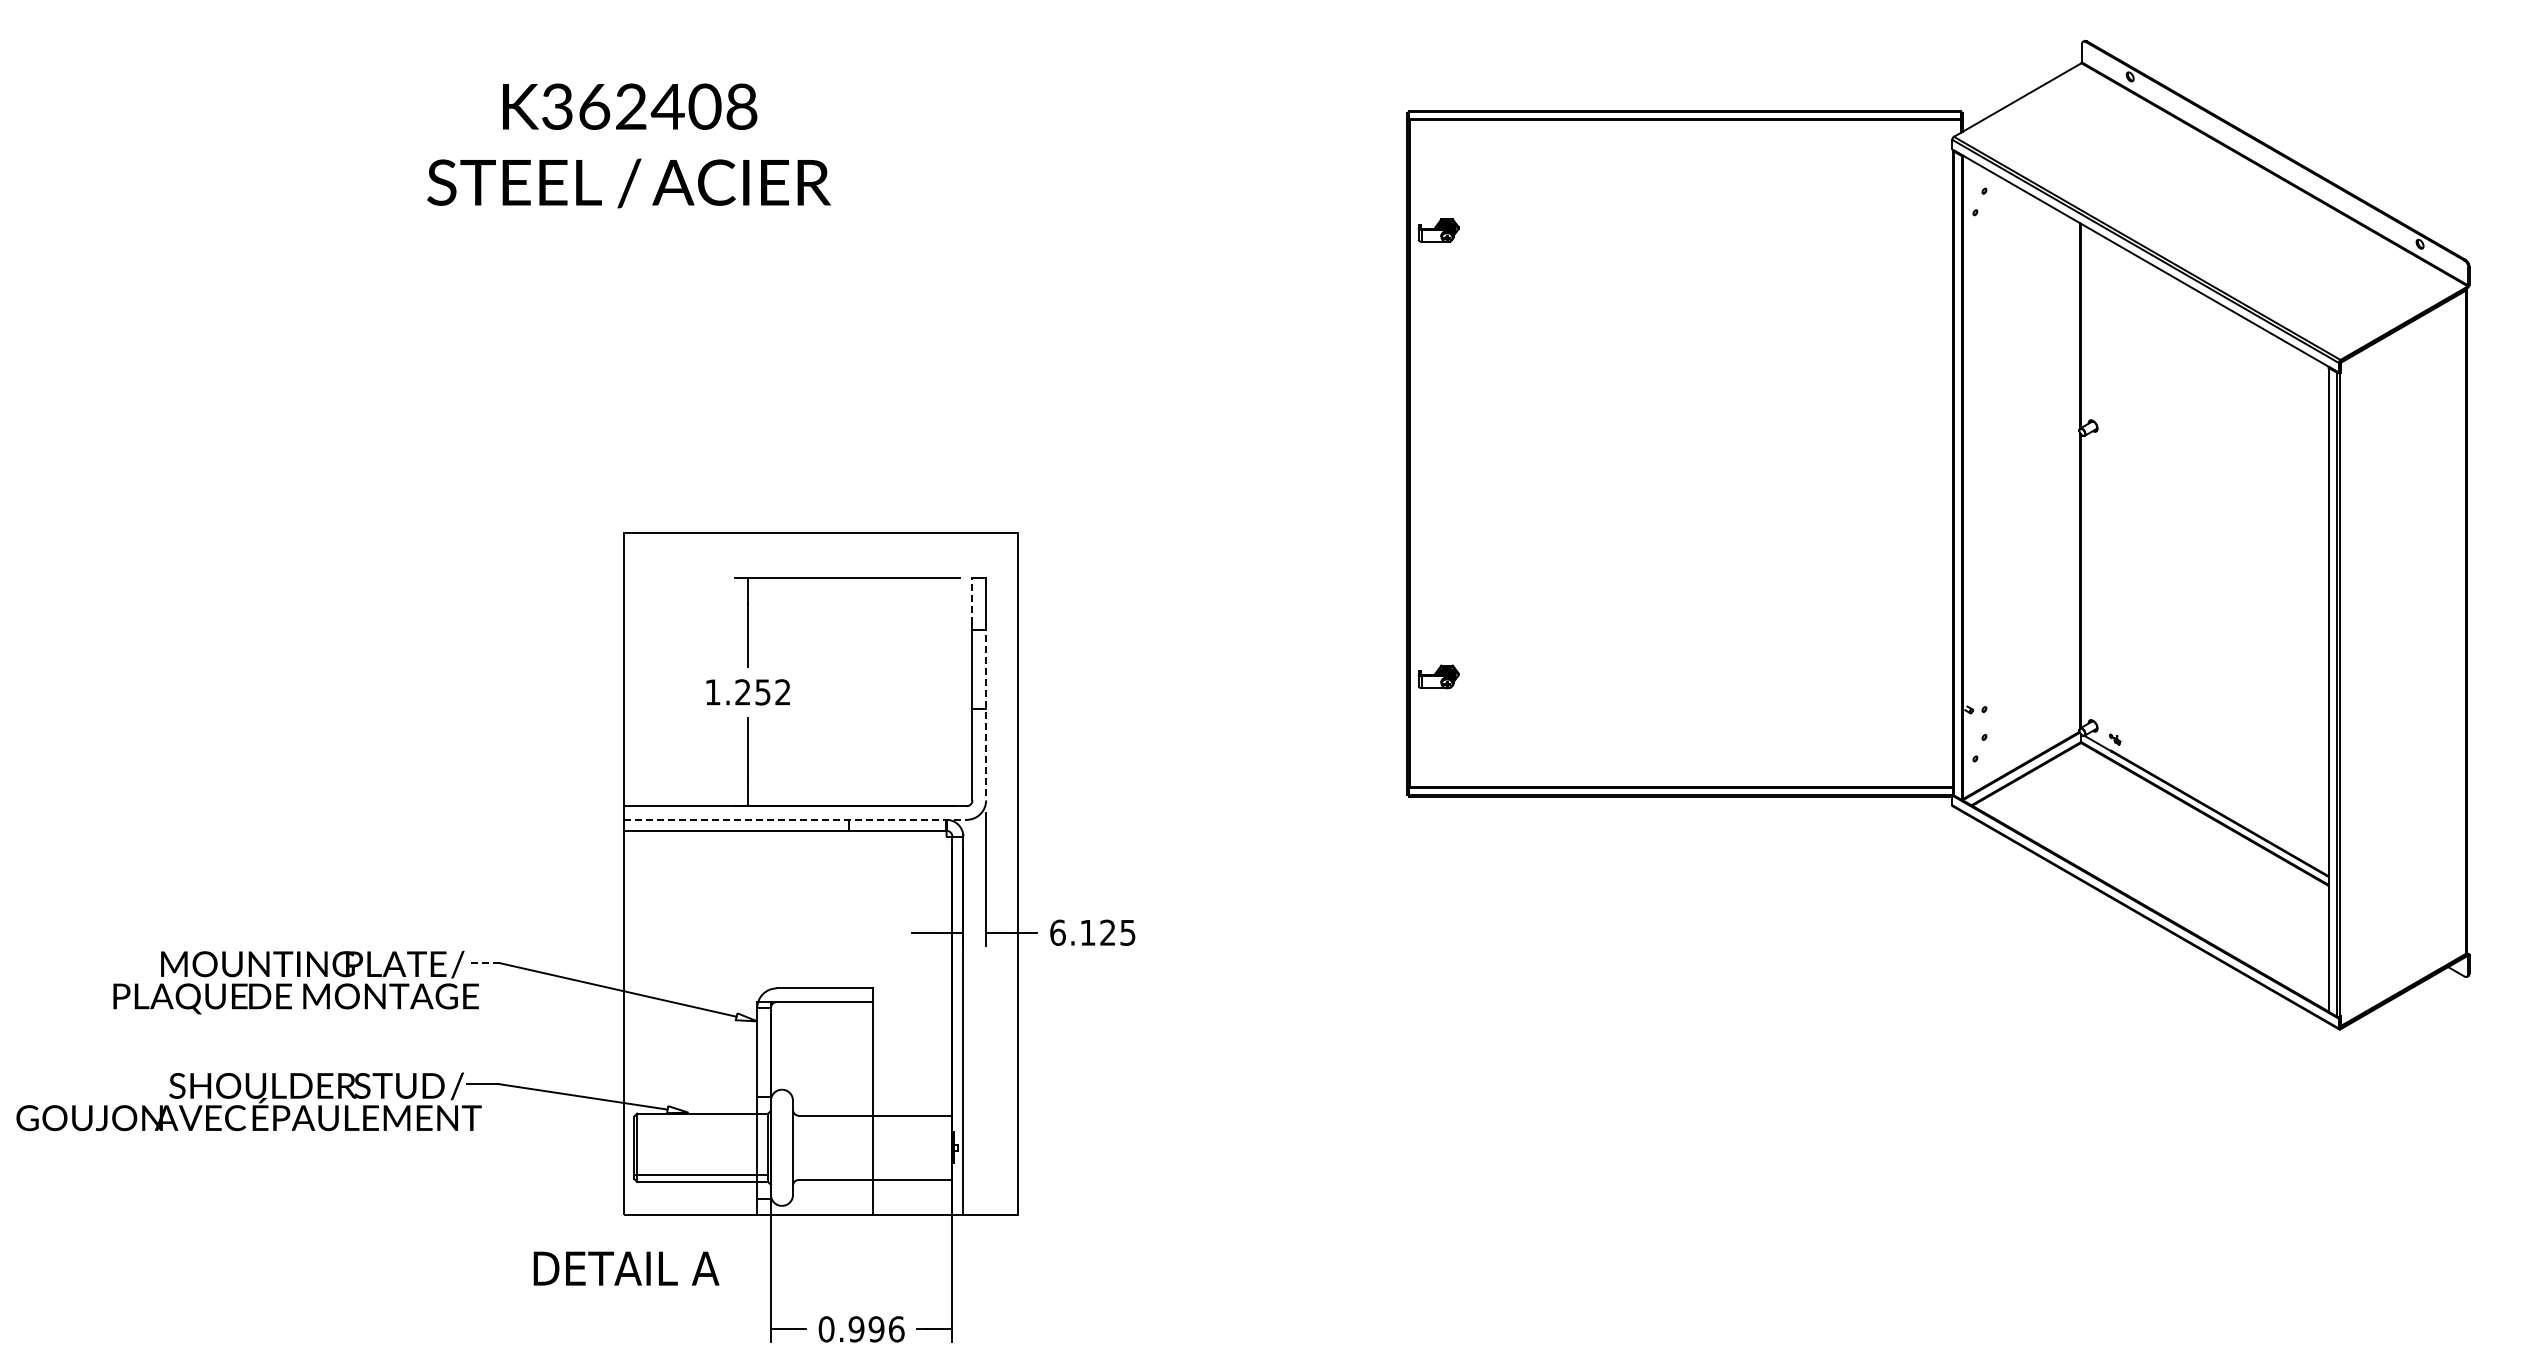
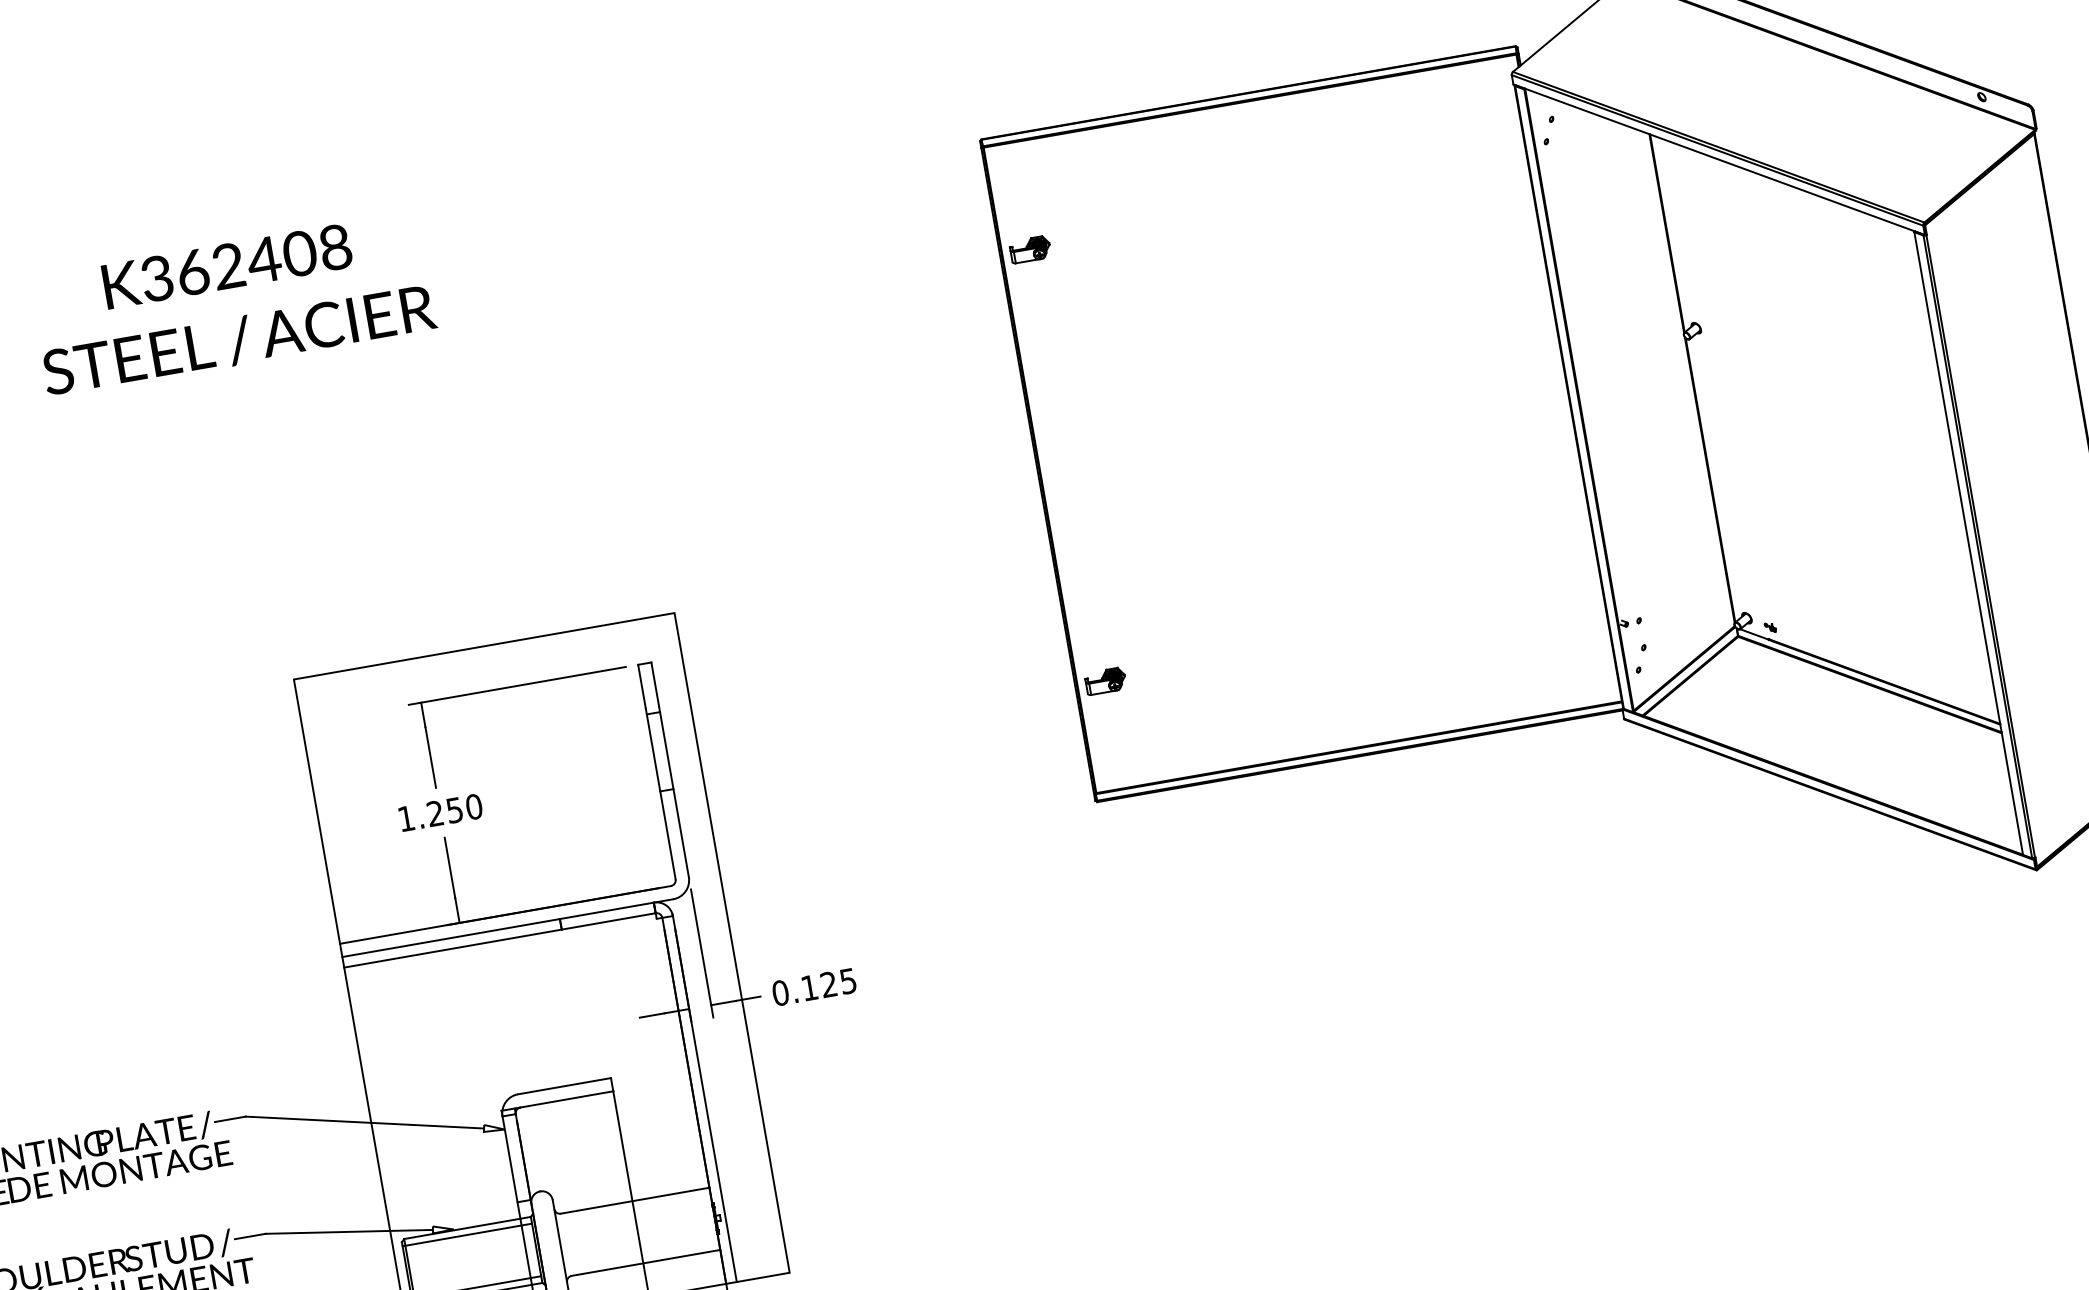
line: (972, 601) -> (642, 687), dashed -> solid
text: (782, 692) -> (473, 807), 1.252 -> 1.250
line: (986, 712) -> (674, 792), dashed -> solid
line: (796, 819) -> (508, 927), dashed -> solid
text: (1057, 932) -> (780, 992), 6.125 -> 0.125
line: (483, 963) -> (230, 1119), dashed -> solid
line: (701, 1120) -> (467, 1234), added

